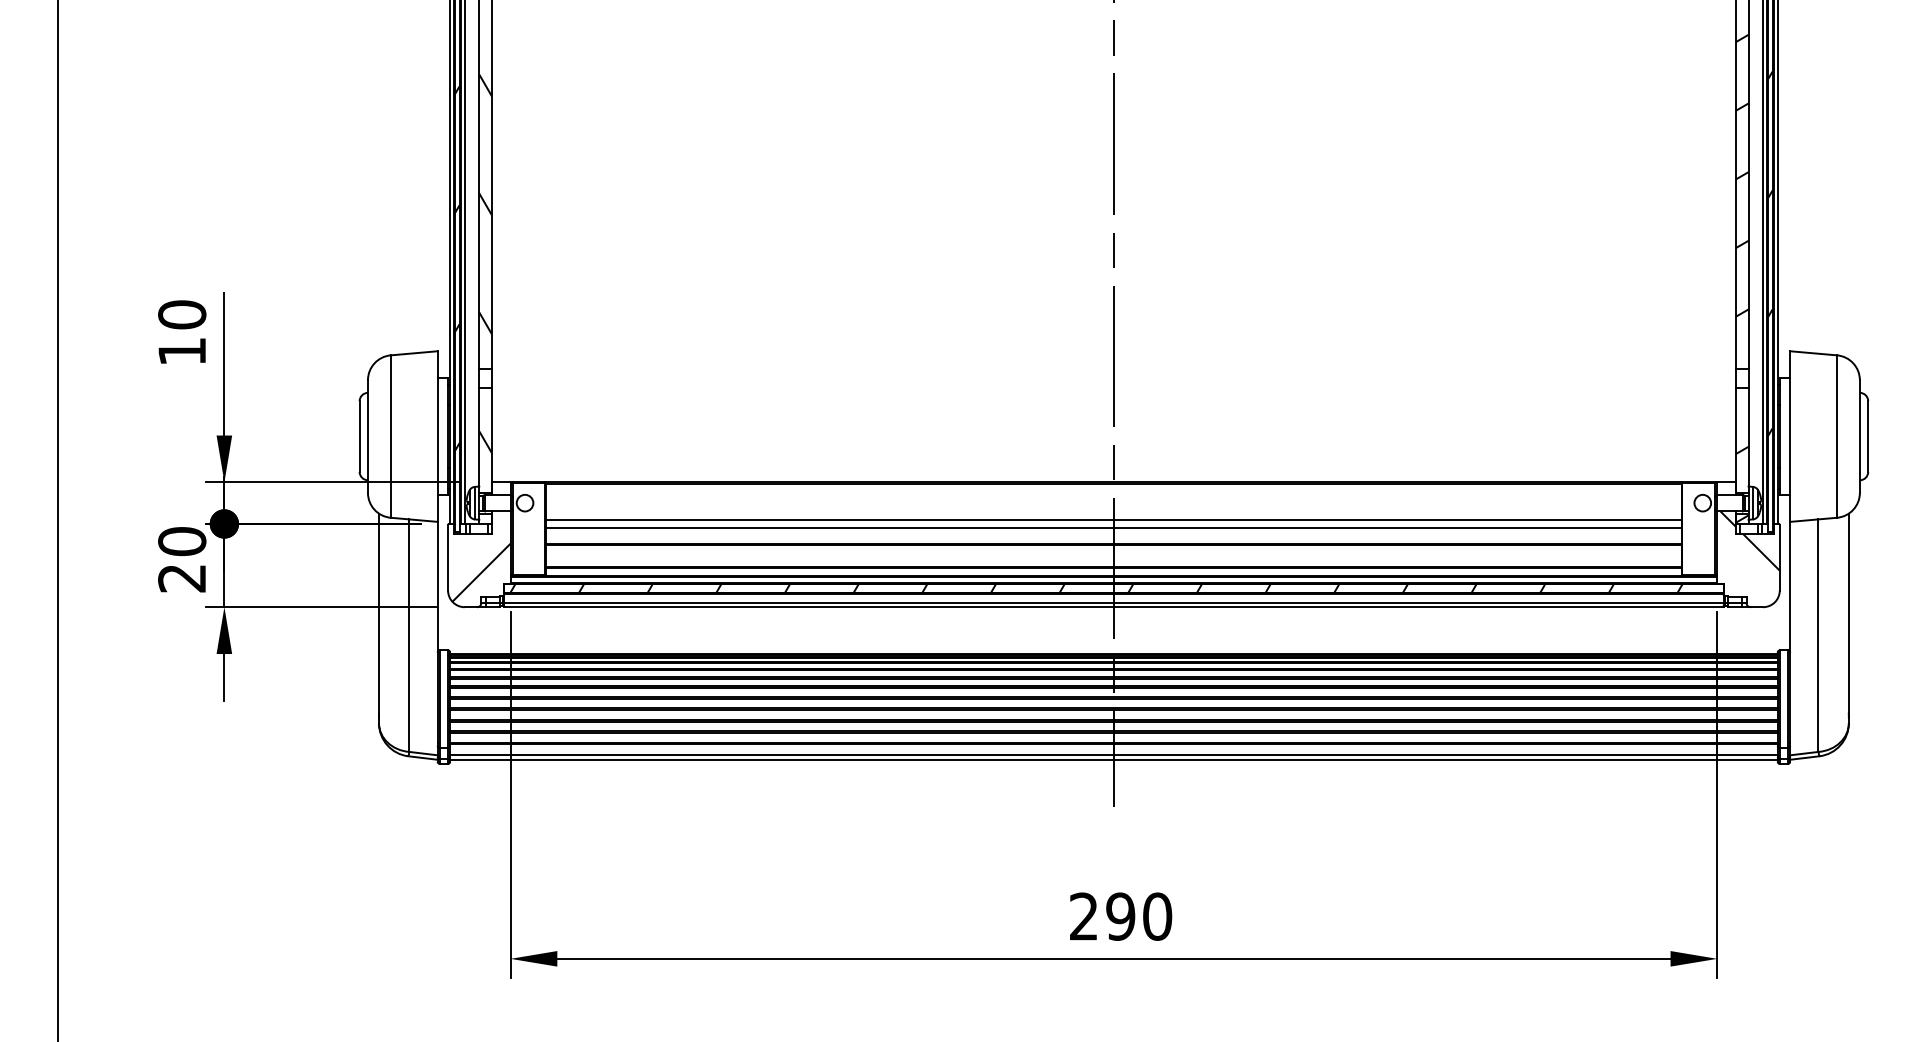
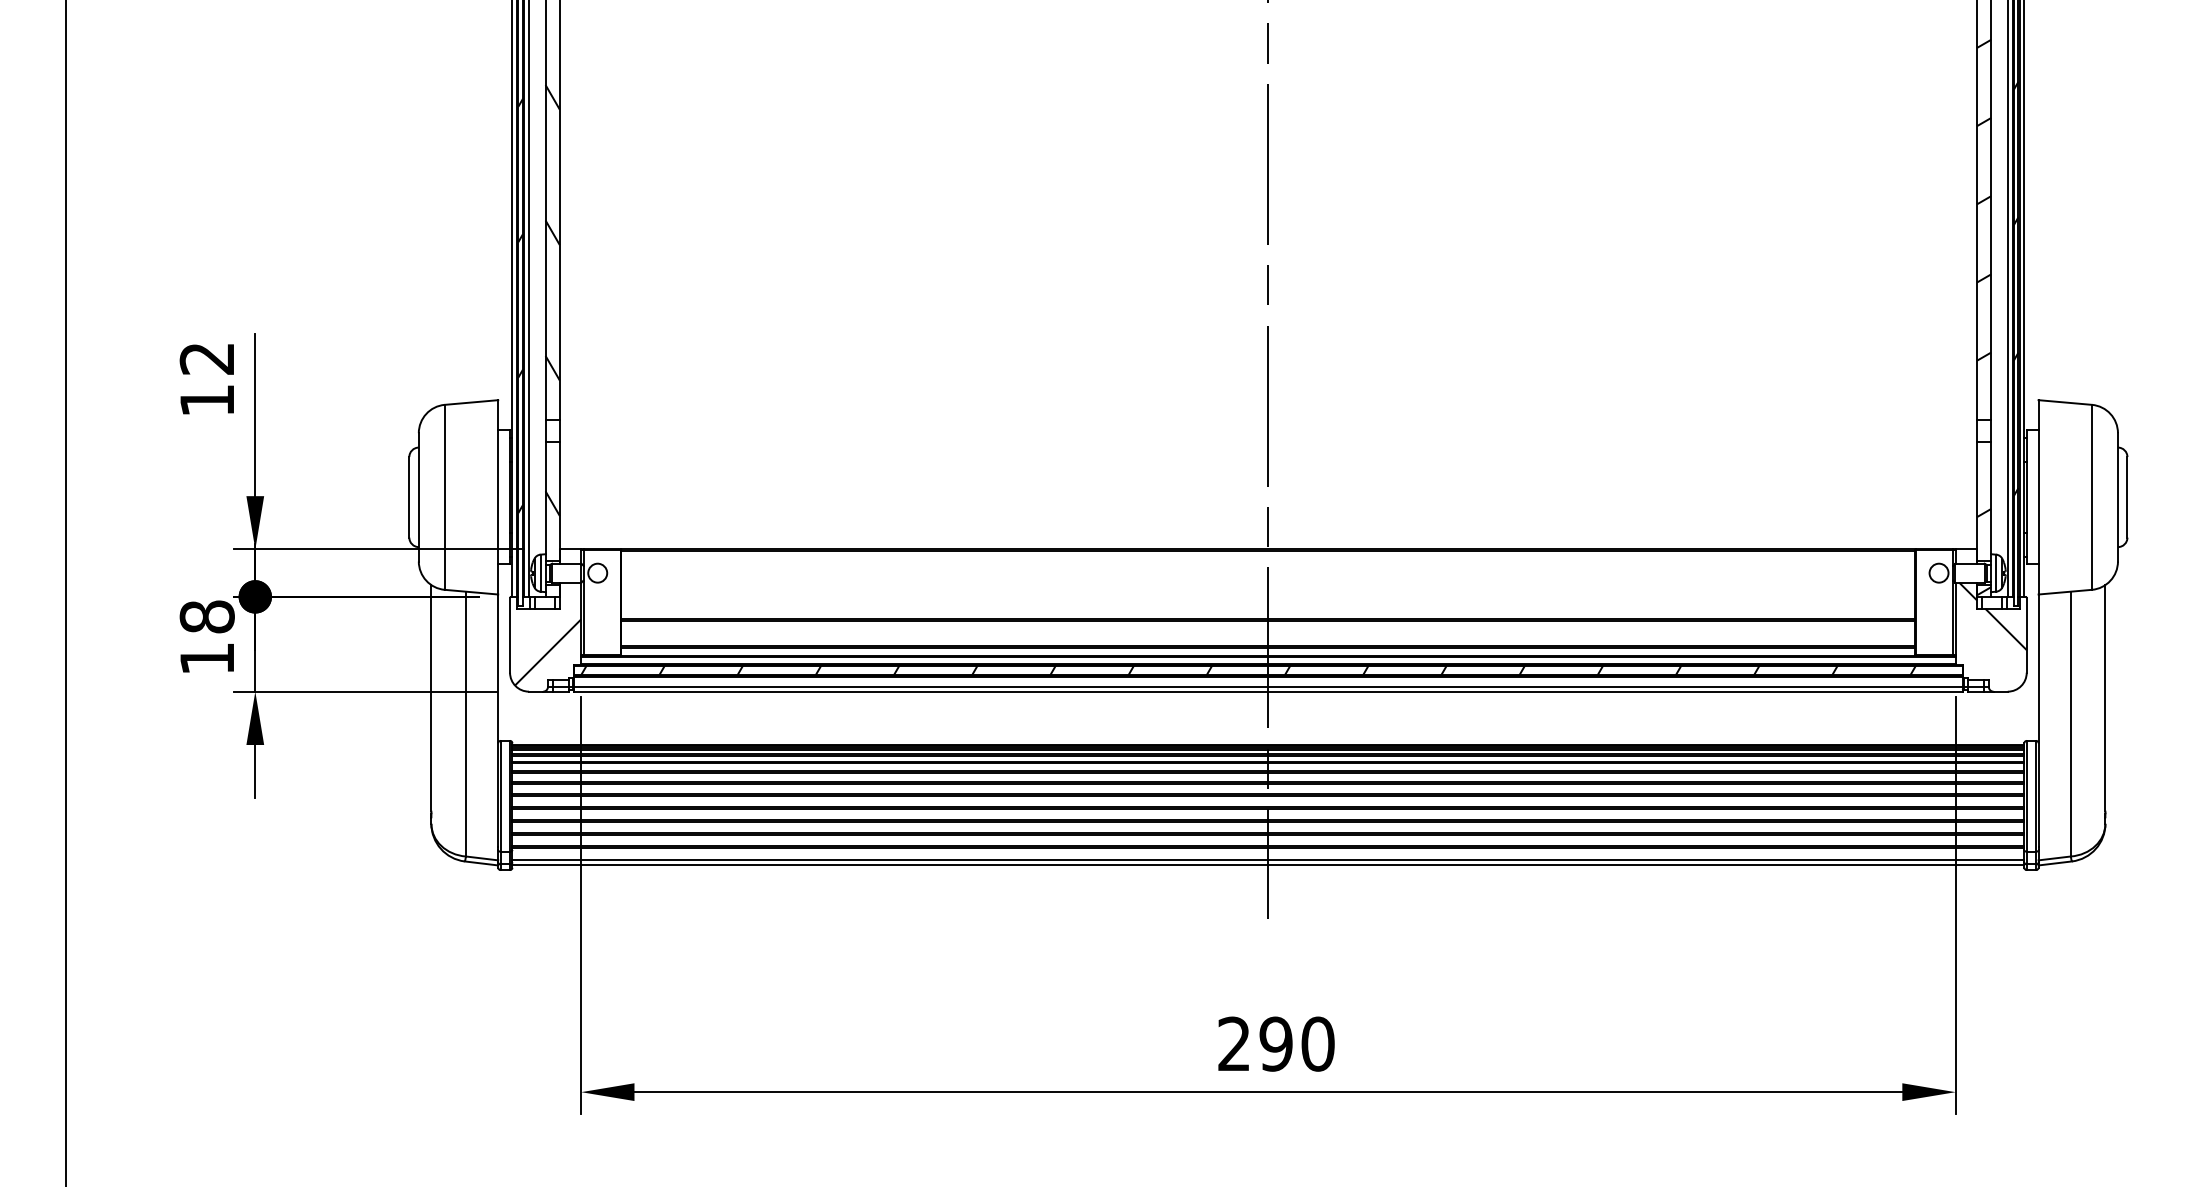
text: (182, 314) -> (207, 358), 10 -> 12
line: (1113, 519) -> (1267, 591), removed
line: (1113, 528) -> (1267, 602), removed
text: (182, 559) -> (207, 637), 20 -> 18

